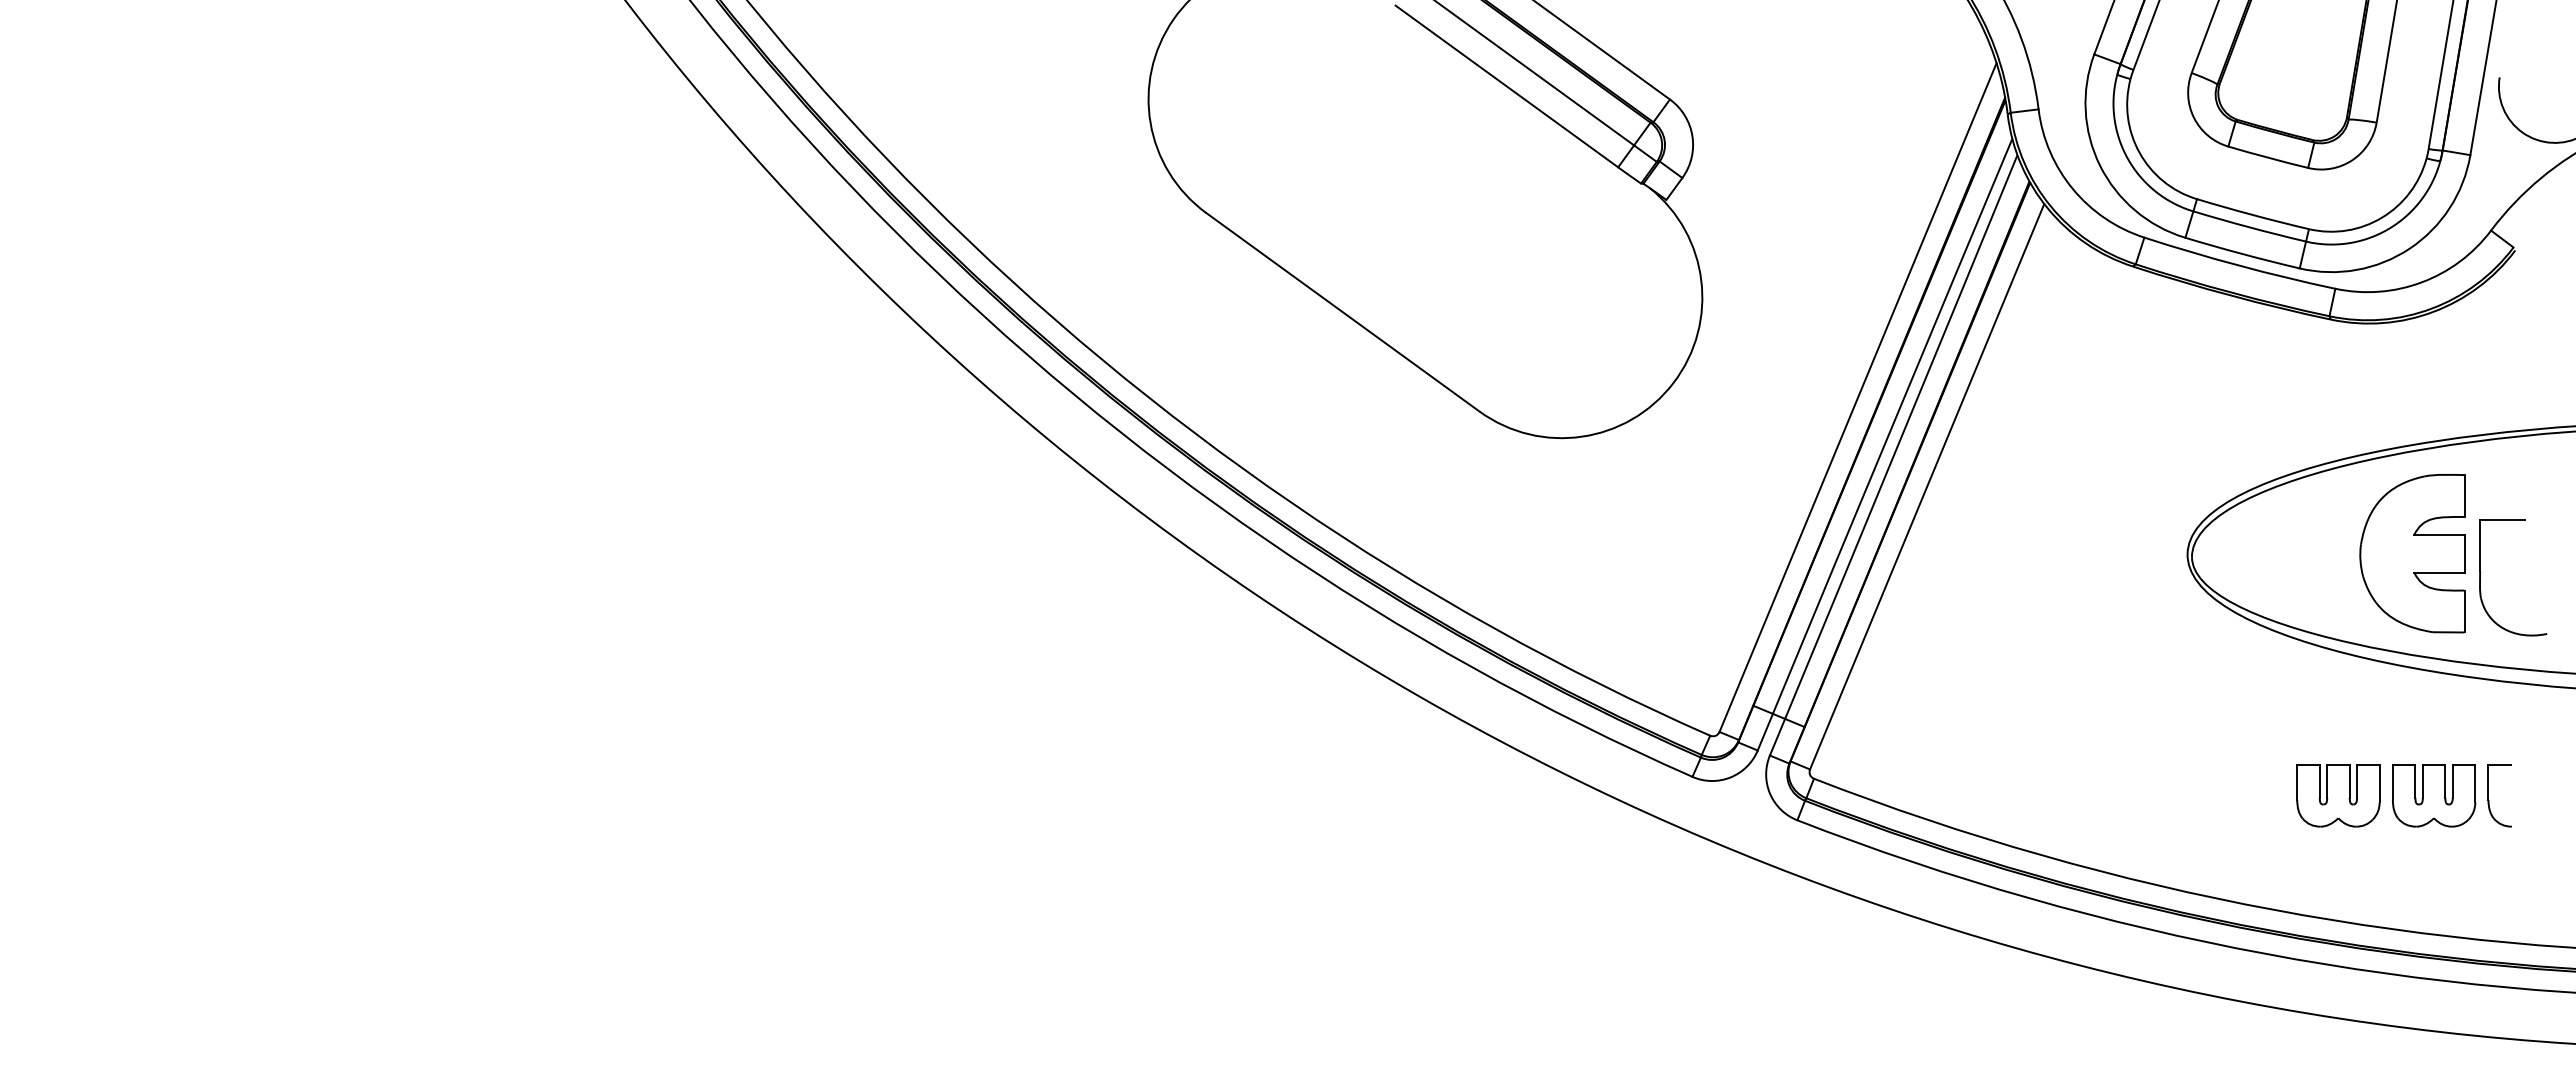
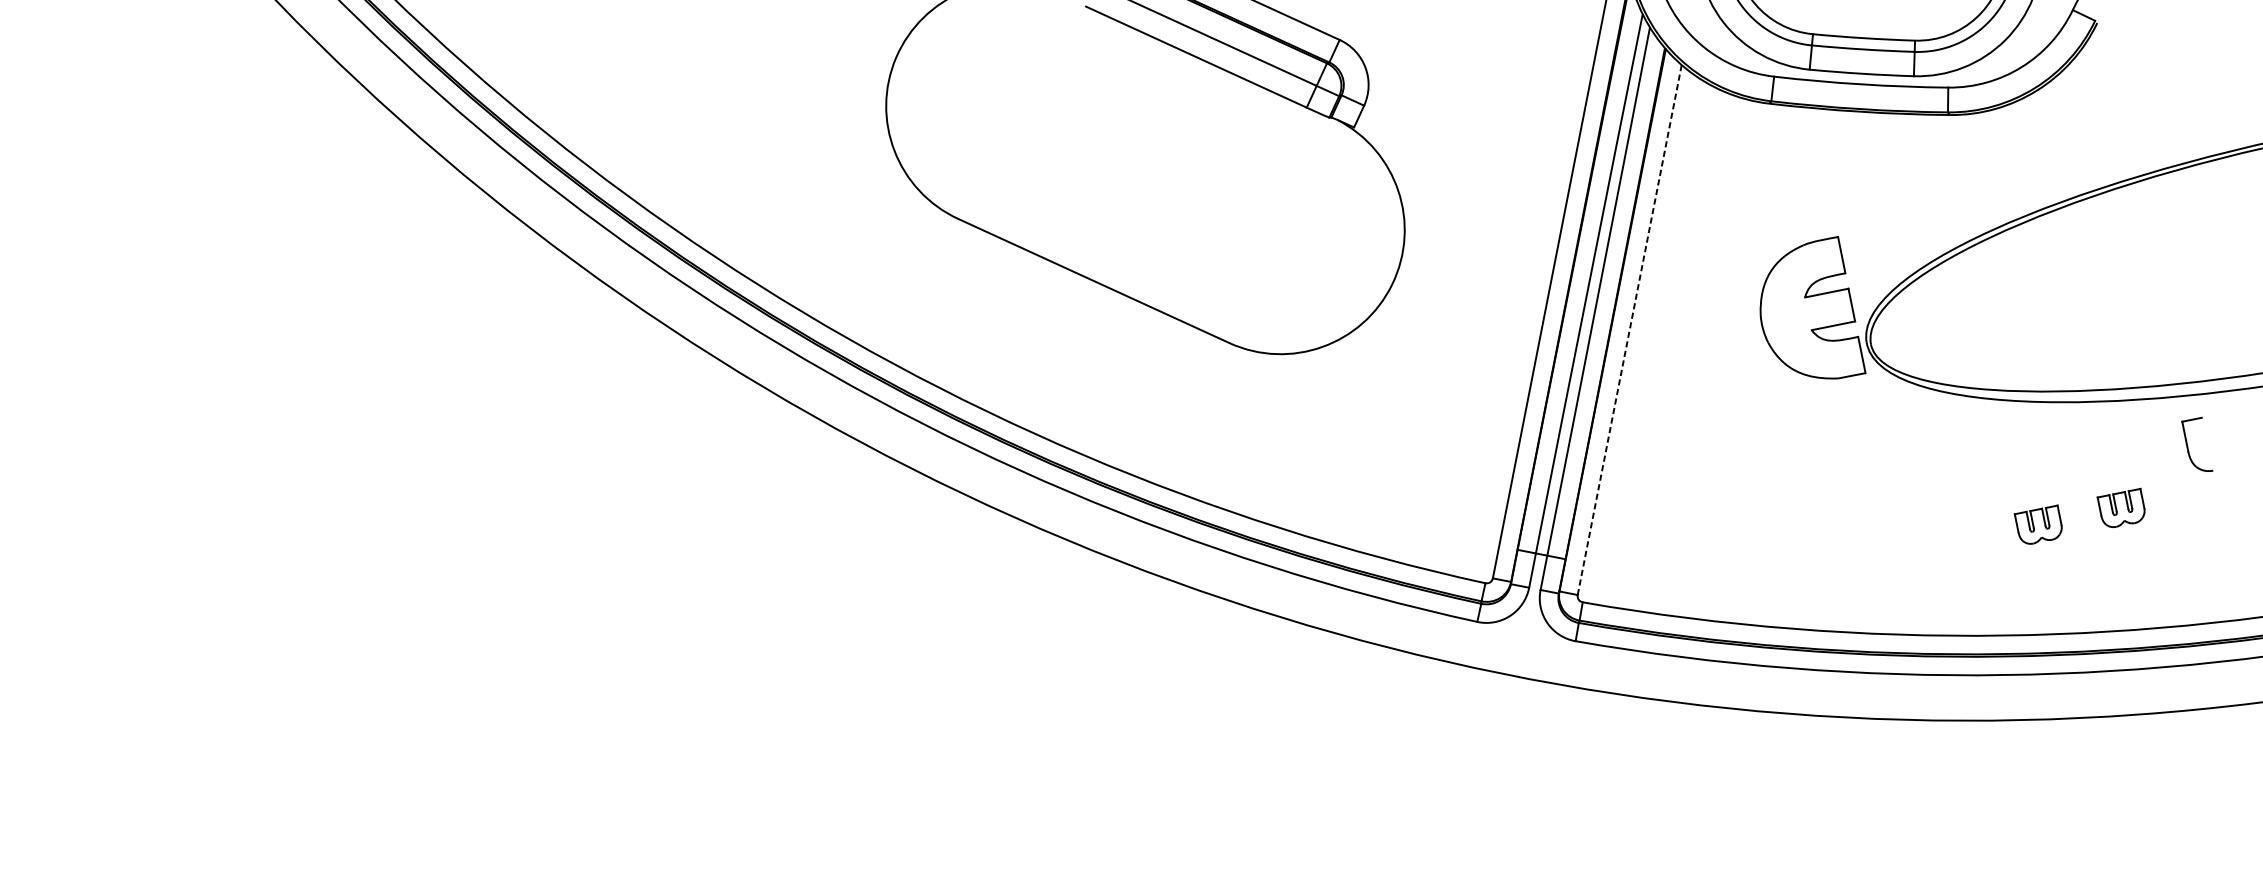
line: (1927, 486) -> (1629, 329), solid -> dashed
part: (2412, 553) -> (1806, 313), moved
part: (2481, 572) -> (2124, 307), removed
part: (2338, 795) -> (2039, 525), size x0.6
part: (2434, 795) -> (2122, 508), size x0.6
part: (2488, 795) -> (2187, 447), moved

